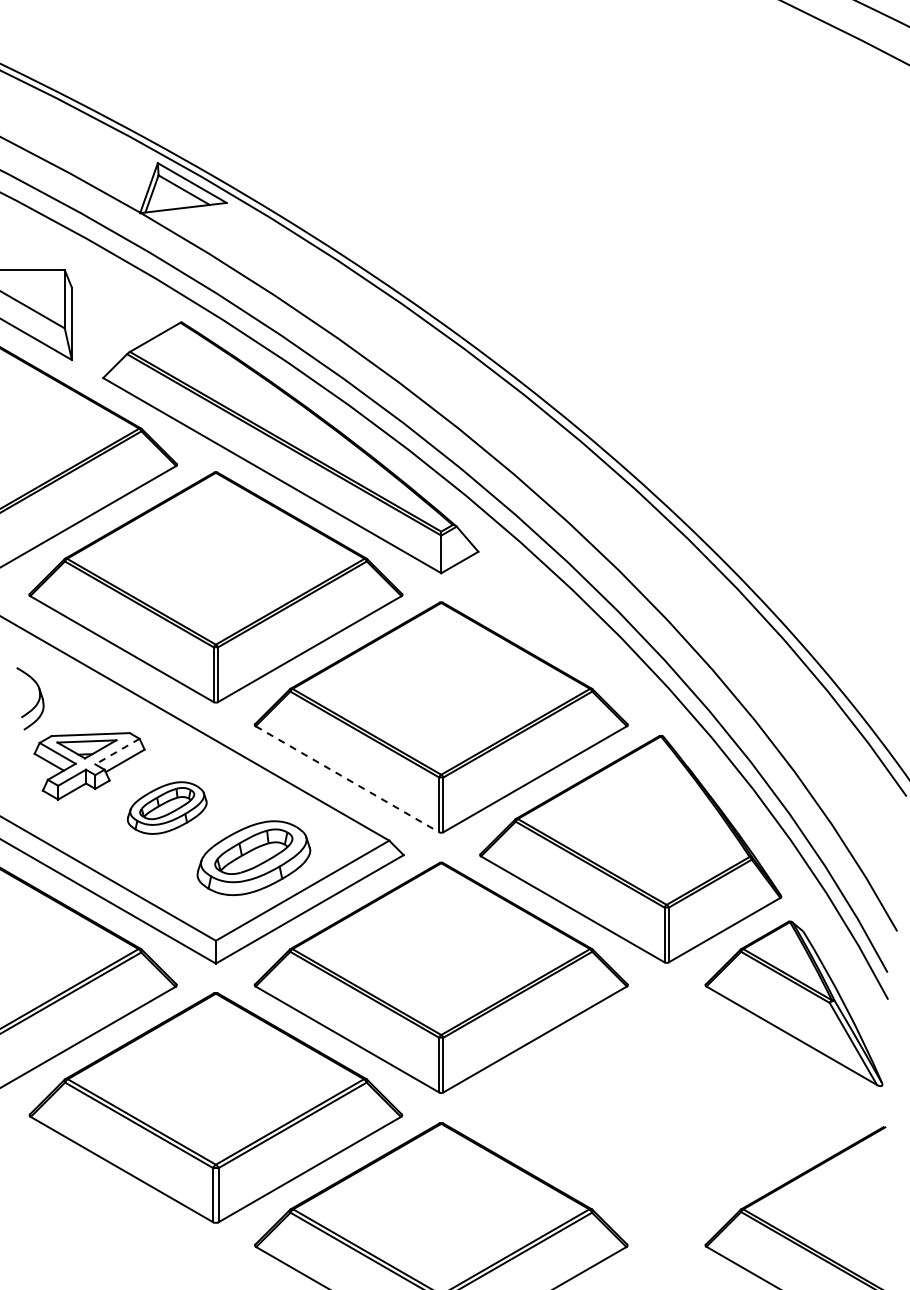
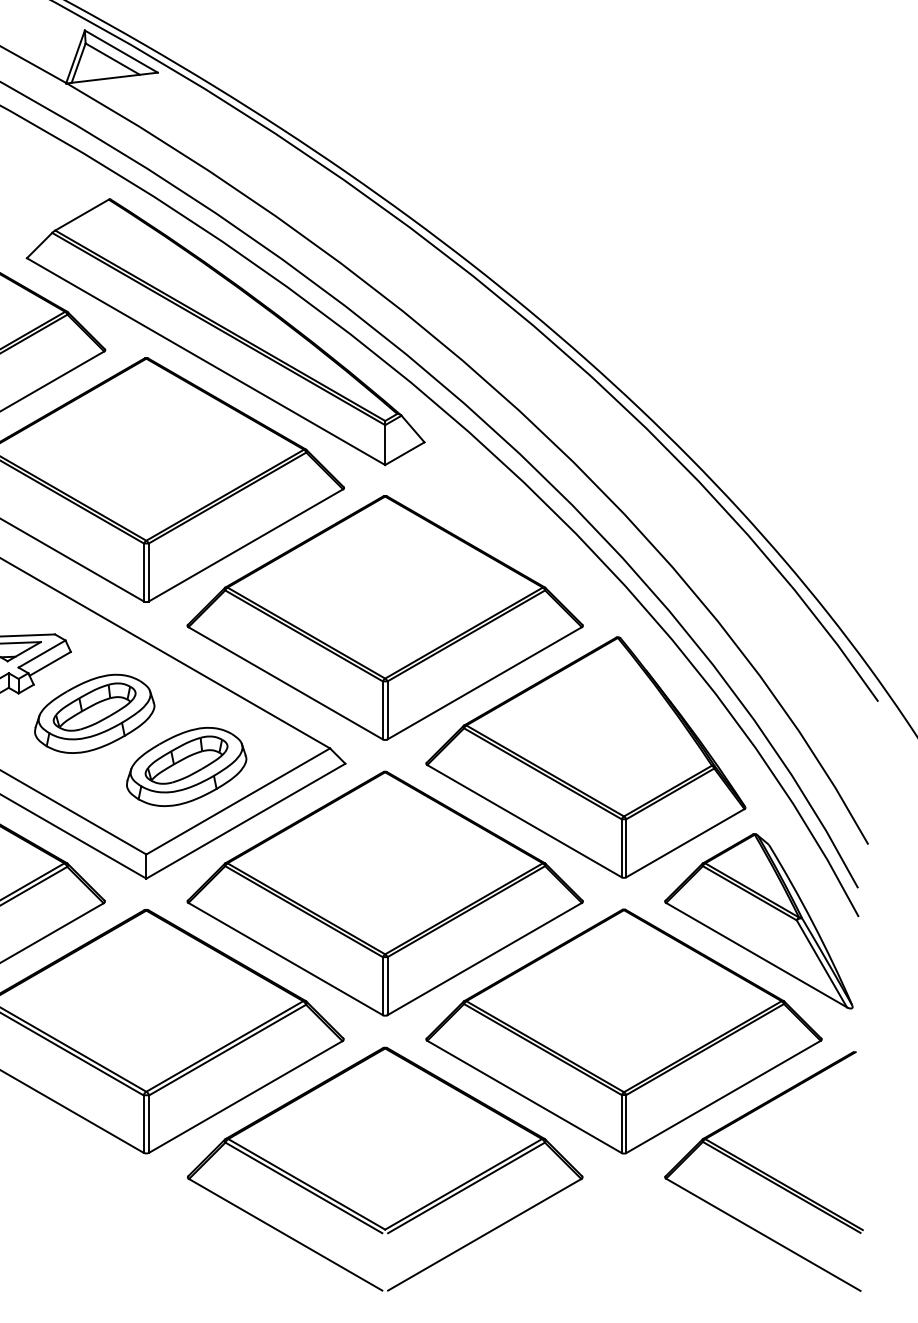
line: (117, 751) -> (42, 653), dashed -> solid
line: (347, 779) -> (285, 683), dashed -> solid
part: (167, 807) -> (95, 713), size x1.43
part: (666, 1107) -> (623, 1031), added

